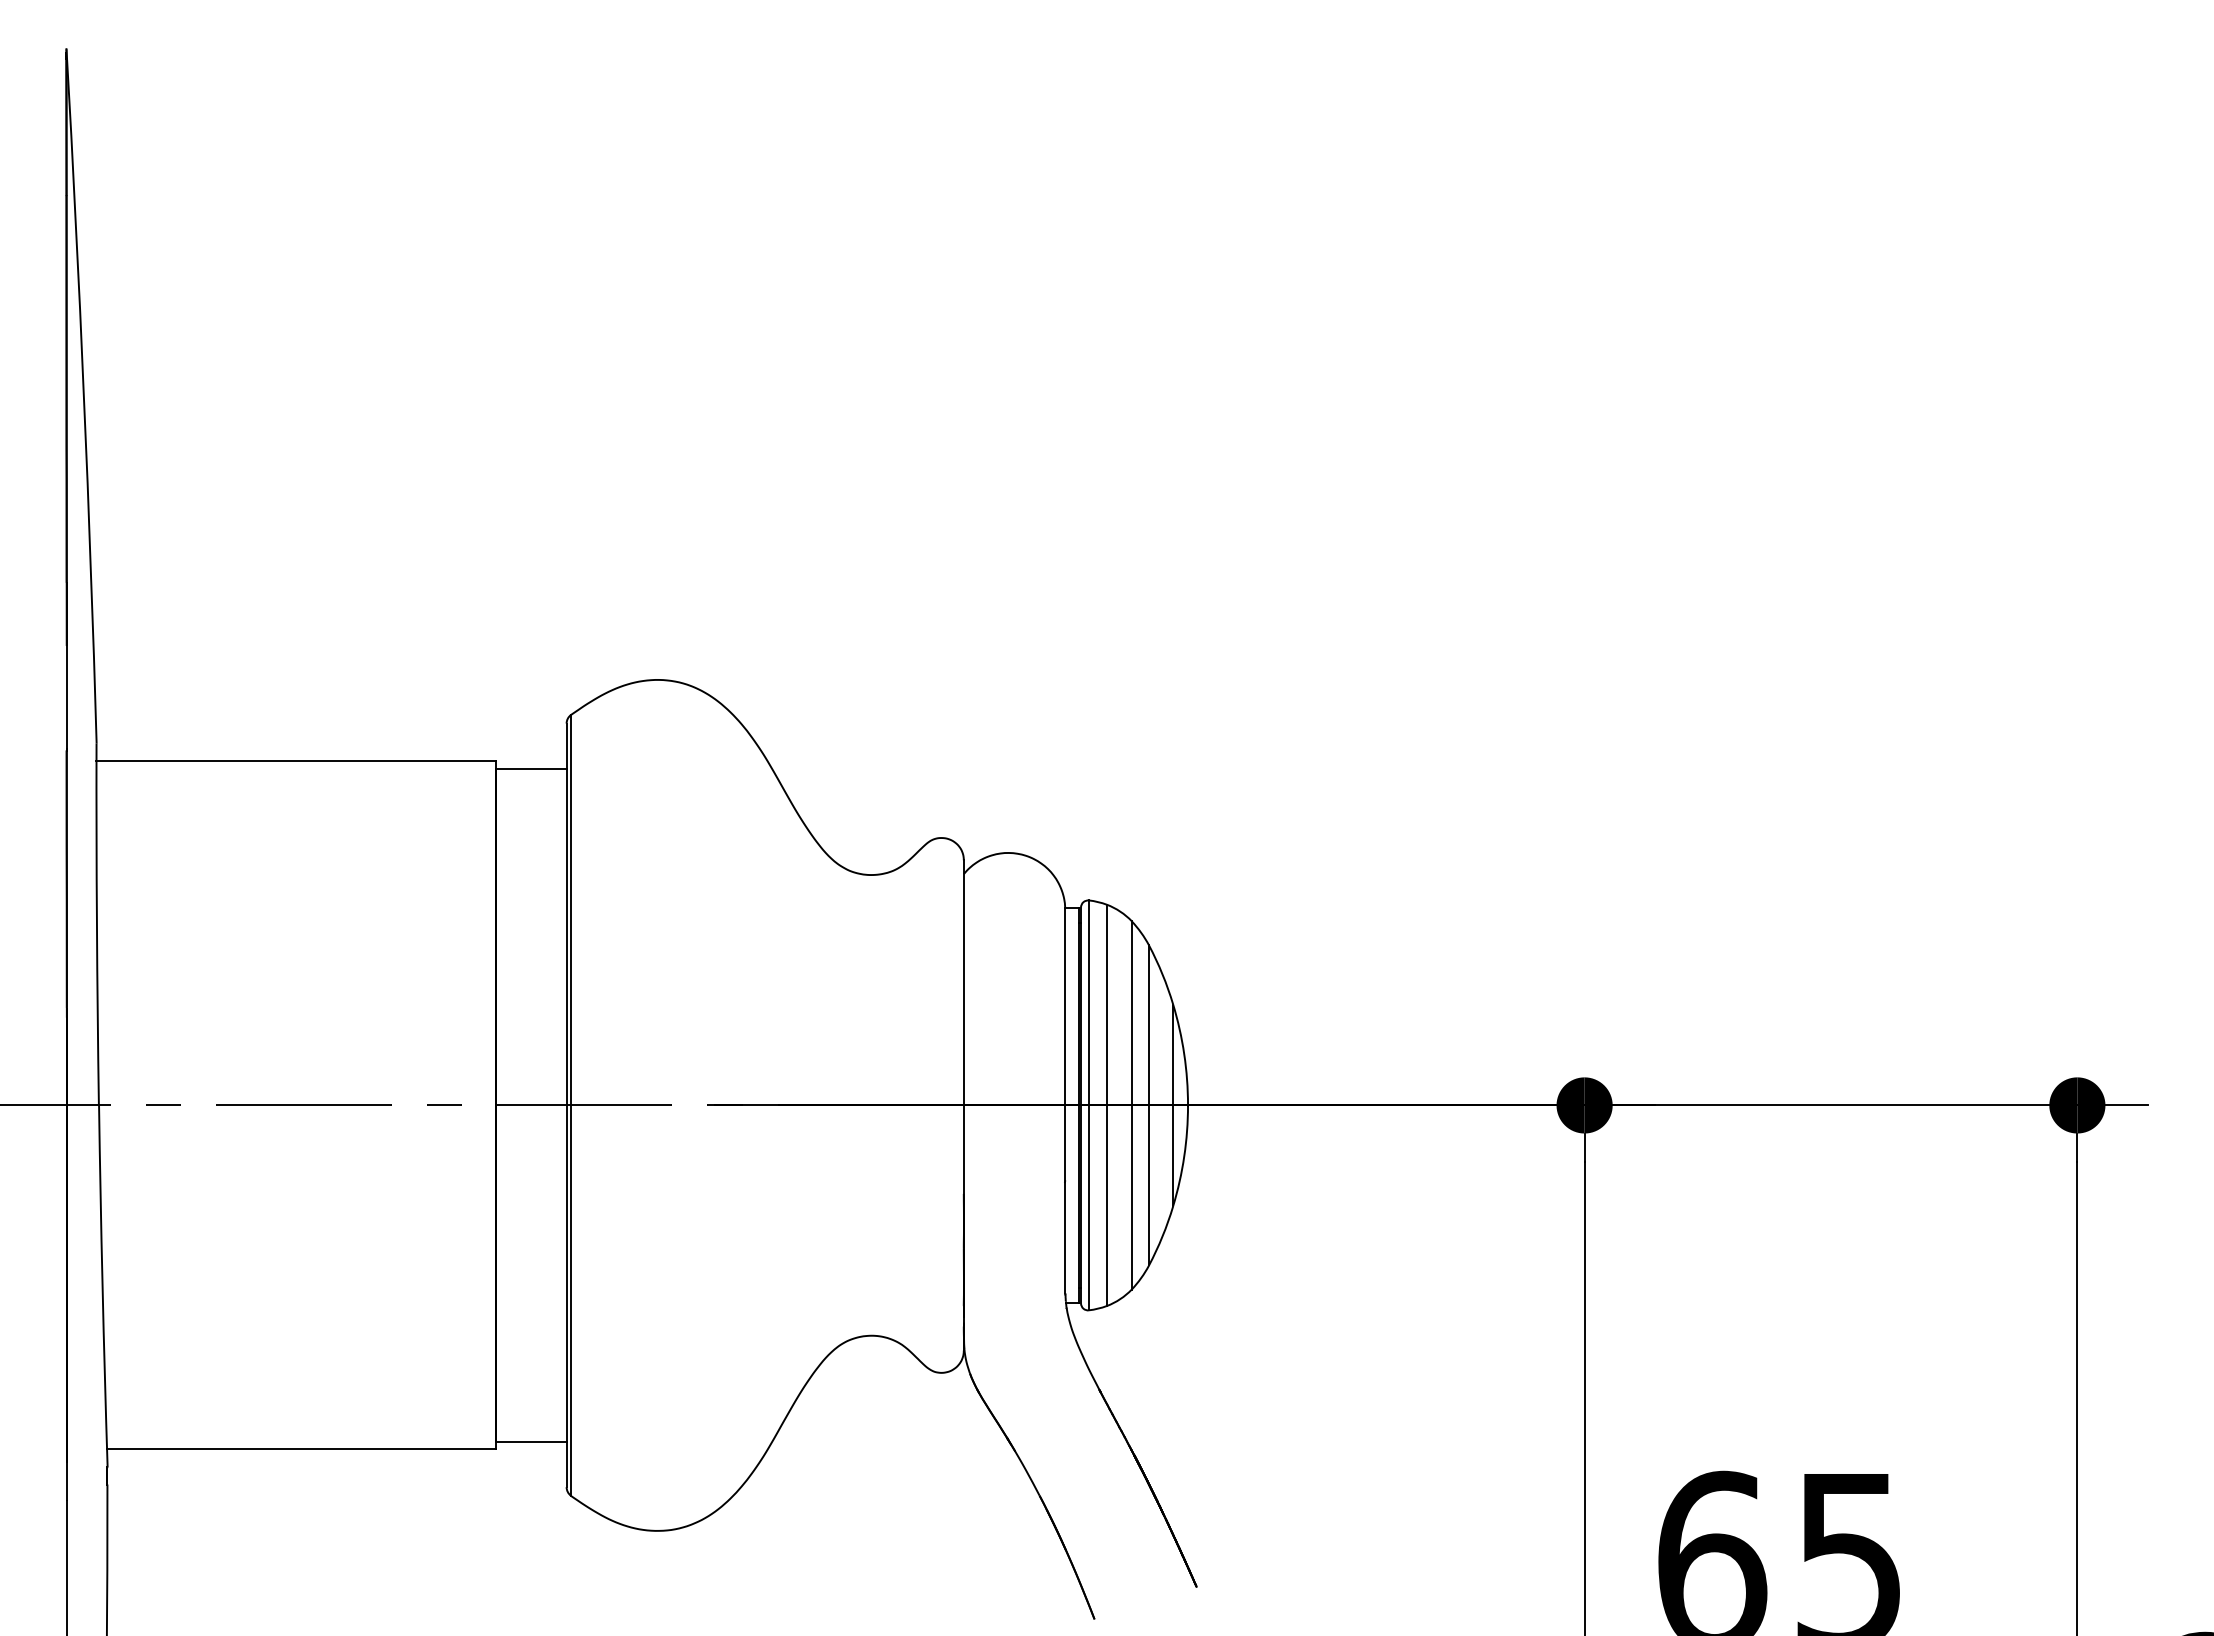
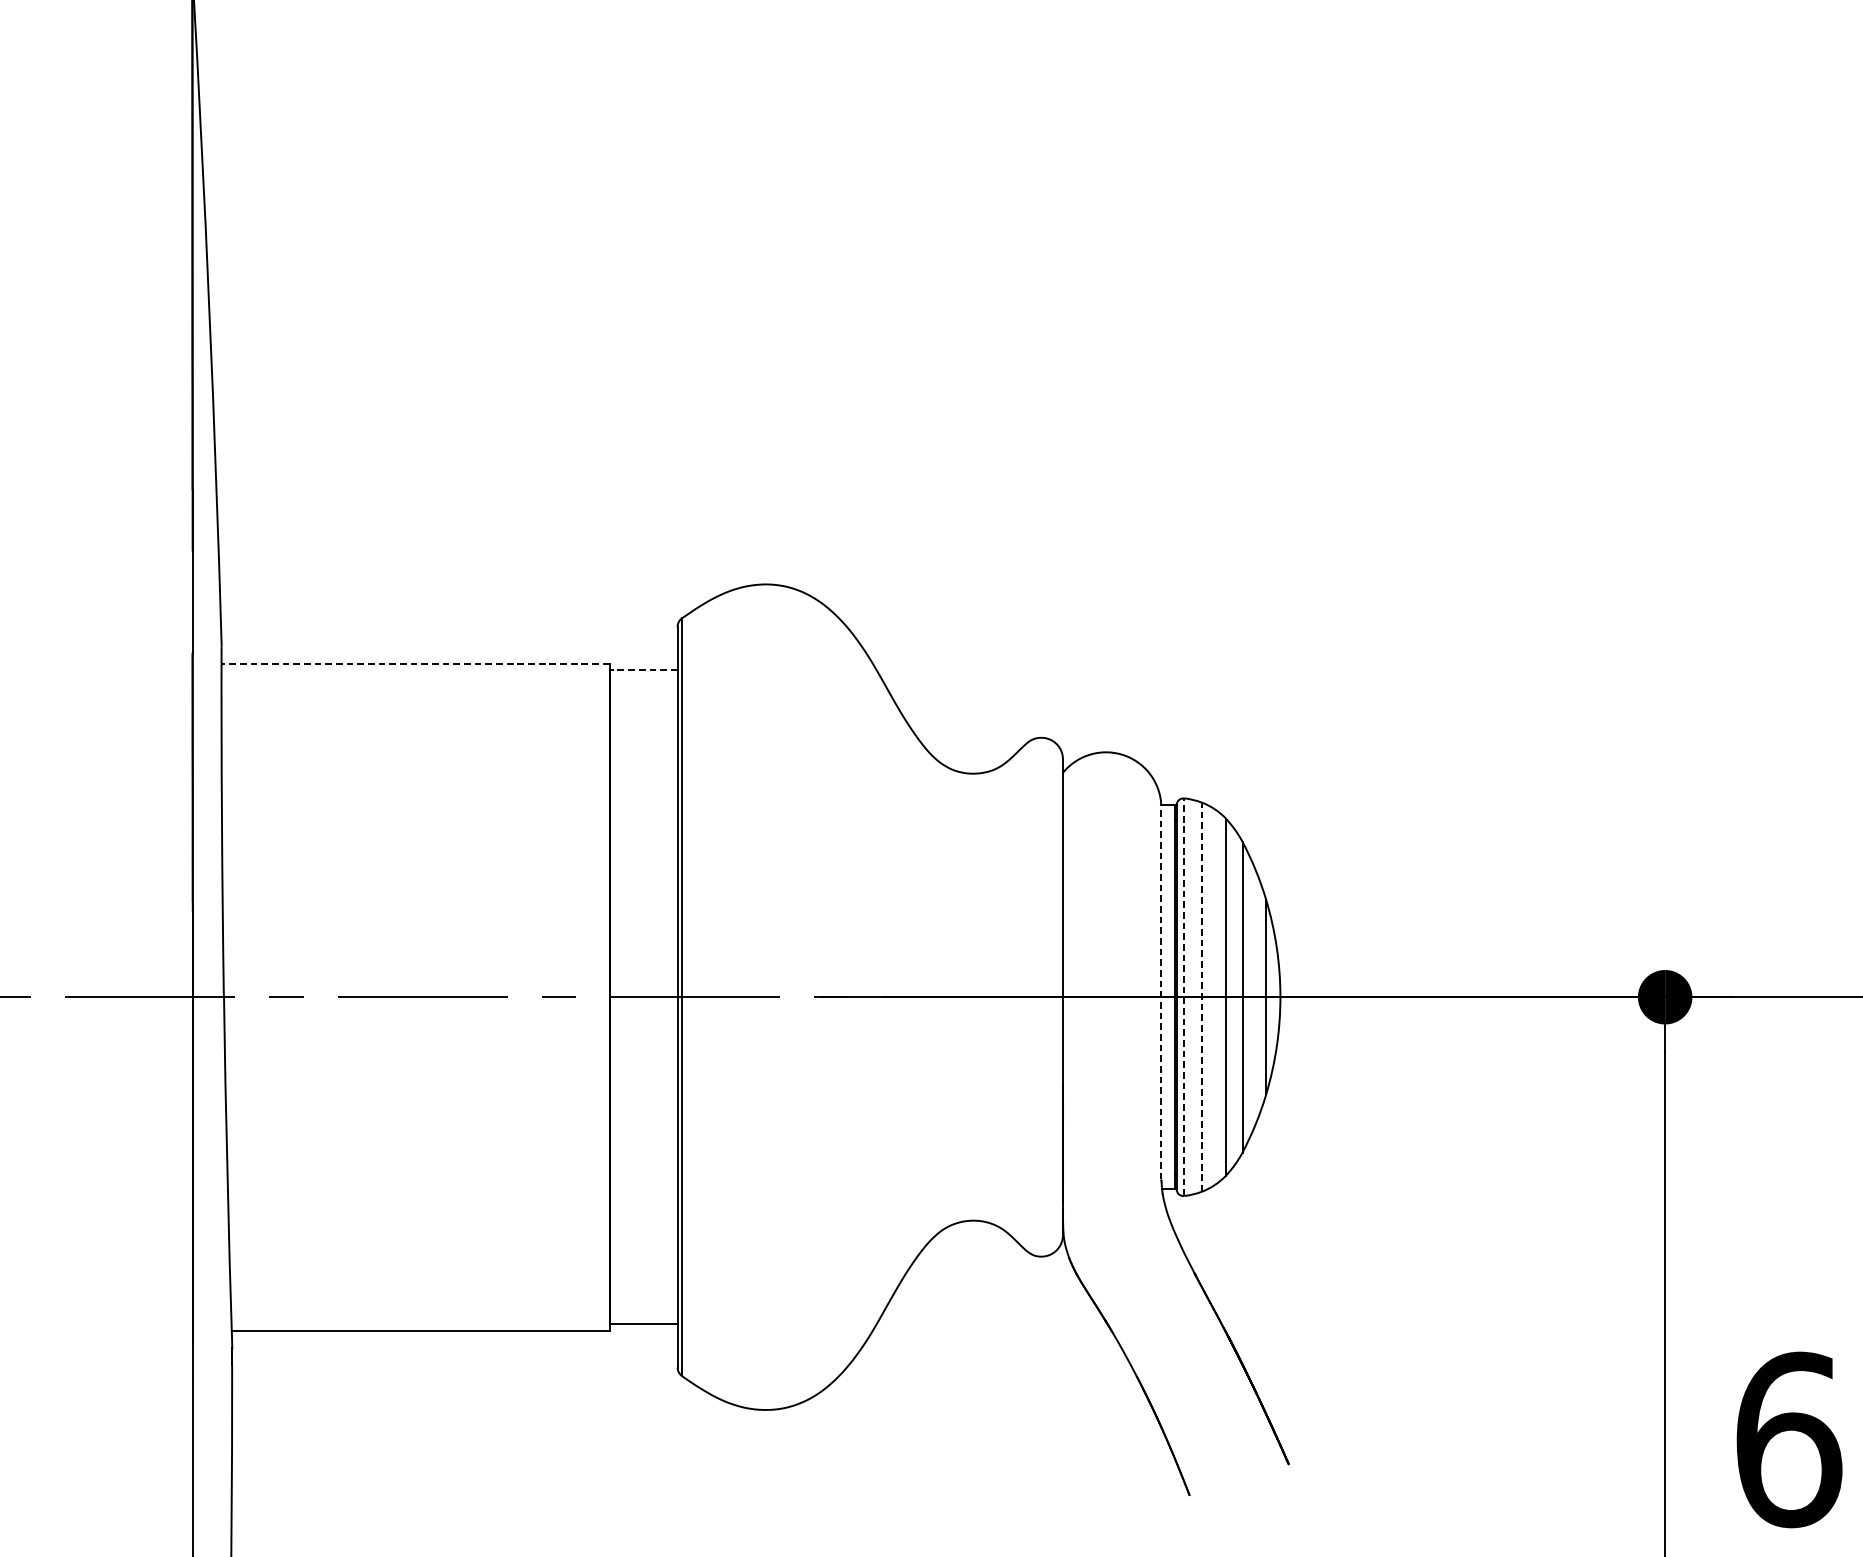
line: (296, 761) -> (415, 663), solid -> dashed
line: (531, 768) -> (643, 670), solid -> dashed
line: (1065, 1100) -> (1161, 992), solid -> dashed
line: (1088, 1105) -> (1183, 997), solid -> dashed
line: (1106, 1105) -> (1201, 997), solid -> dashed

